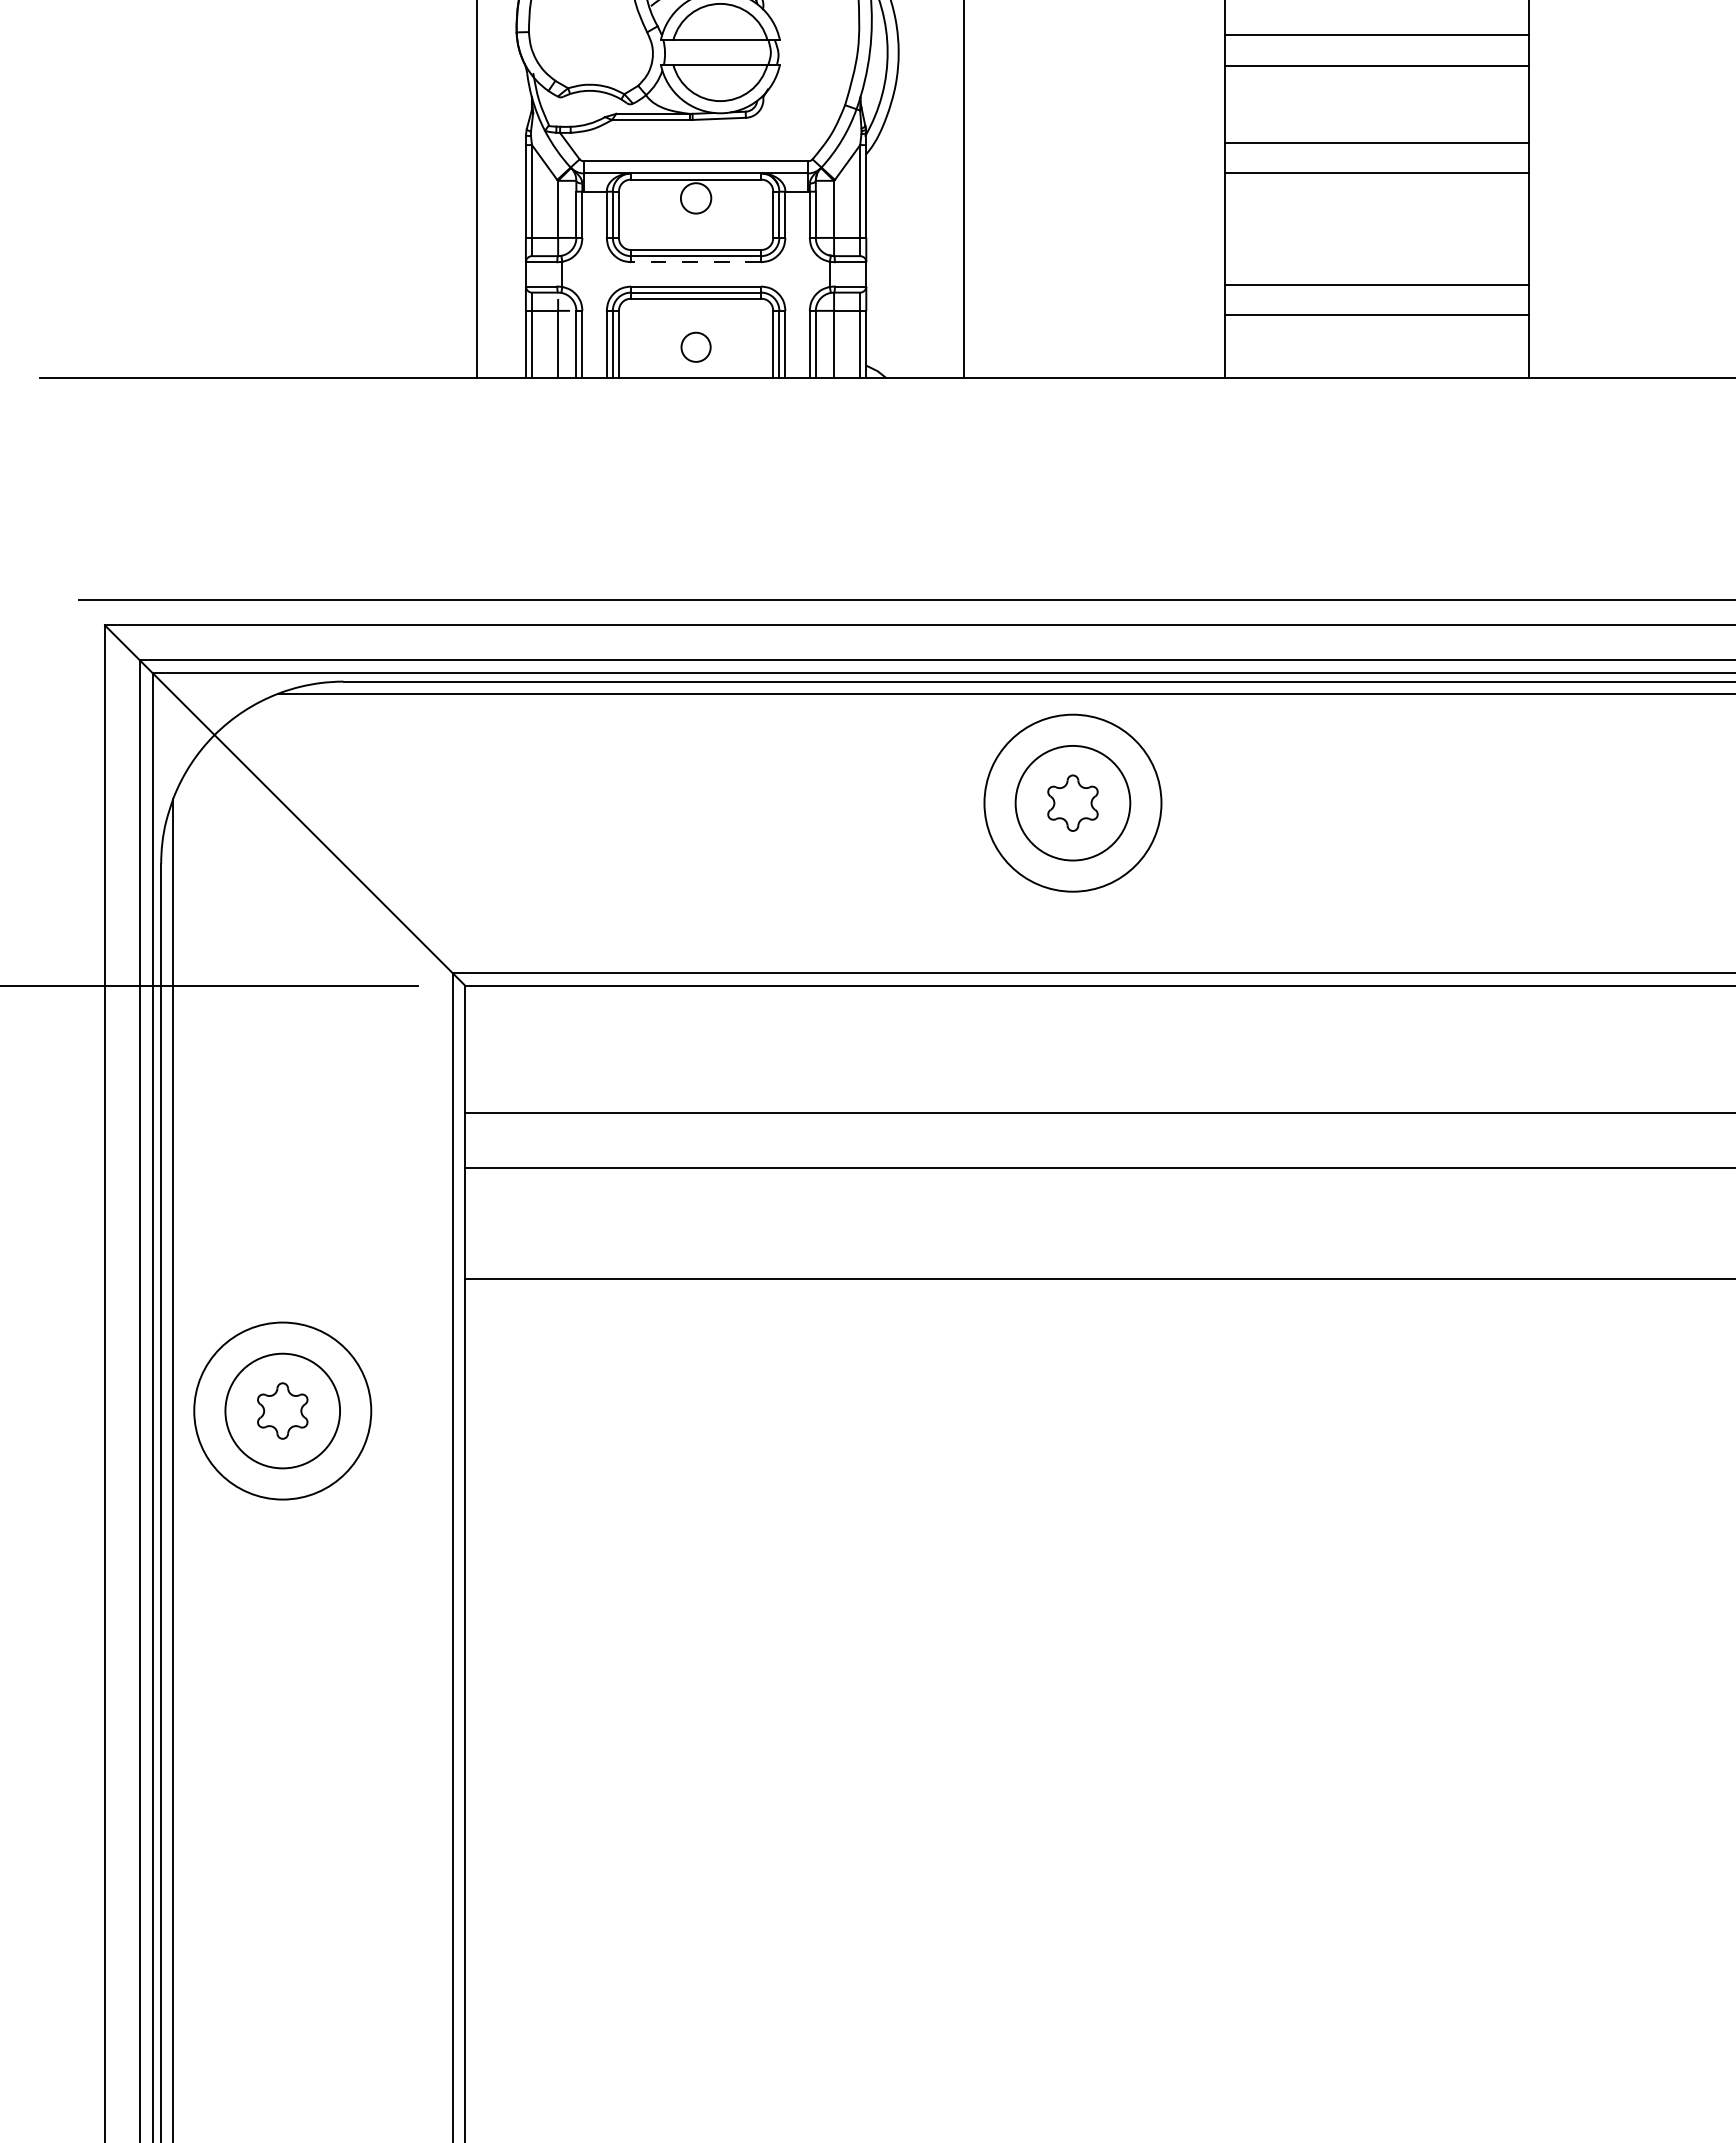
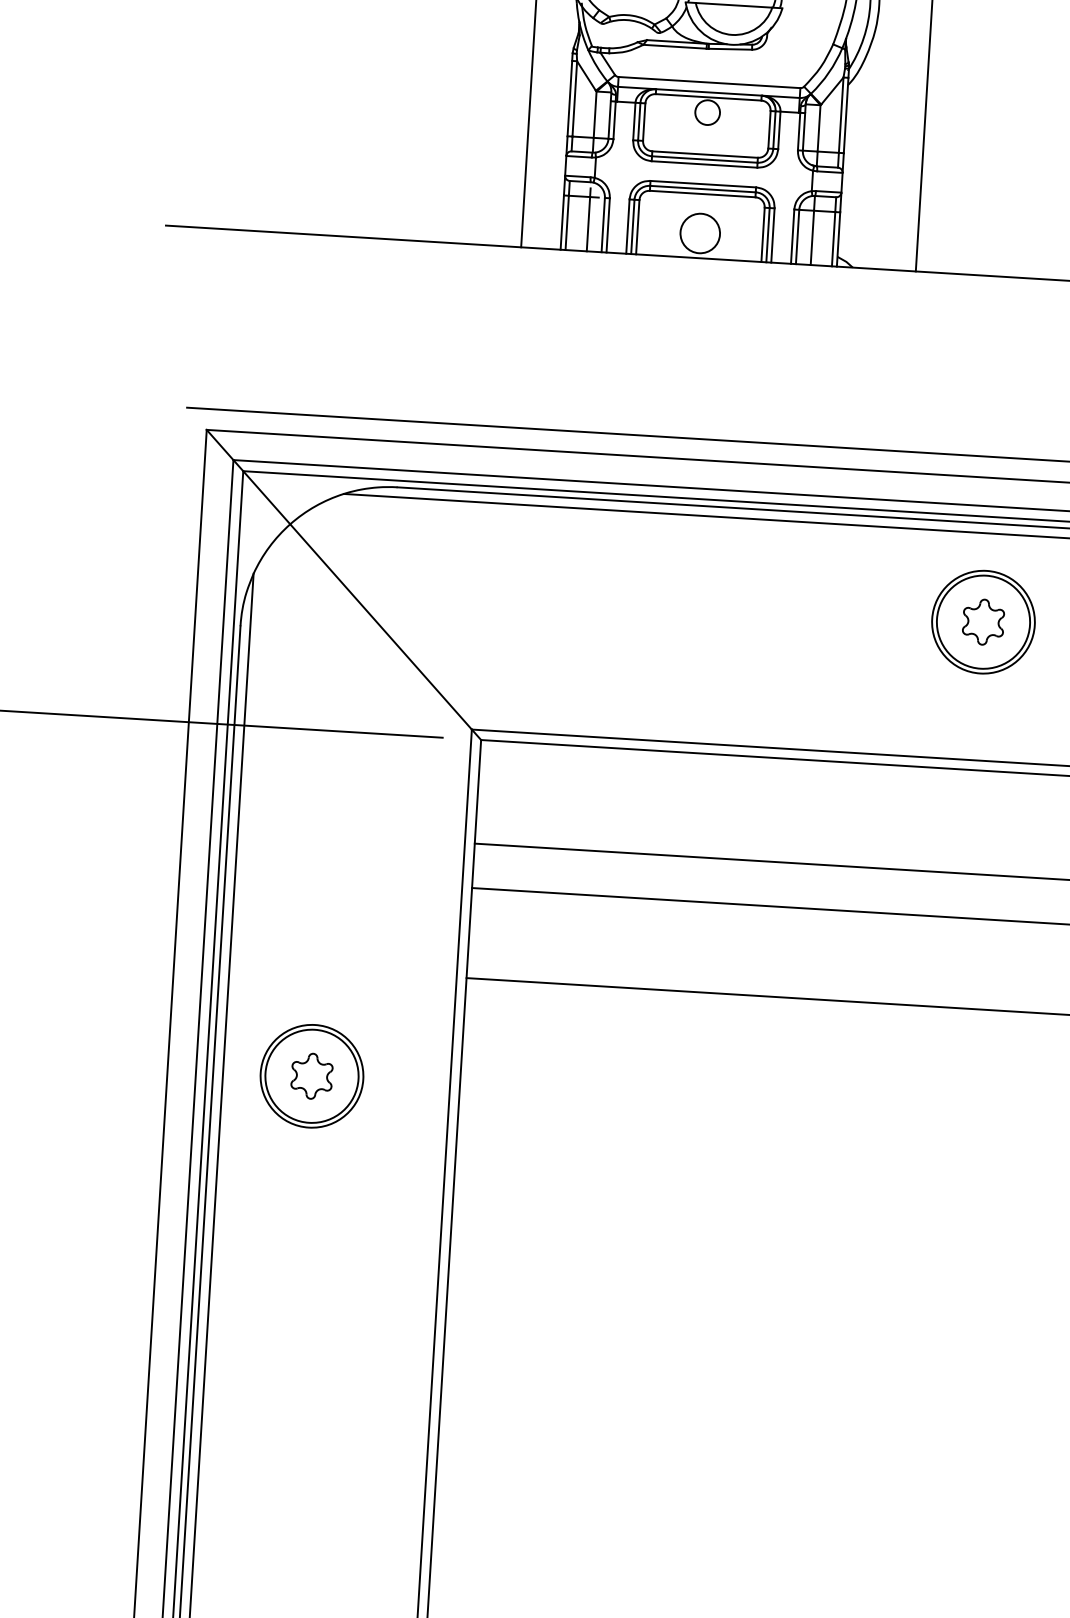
line: (695, 262) -> (703, 164), dashed -> solid
circle: (695, 347) -> (699, 233), size x1.67
circle: (1072, 803) -> (983, 622), size x0.71
circle: (282, 1410) -> (311, 1075), size x0.71

